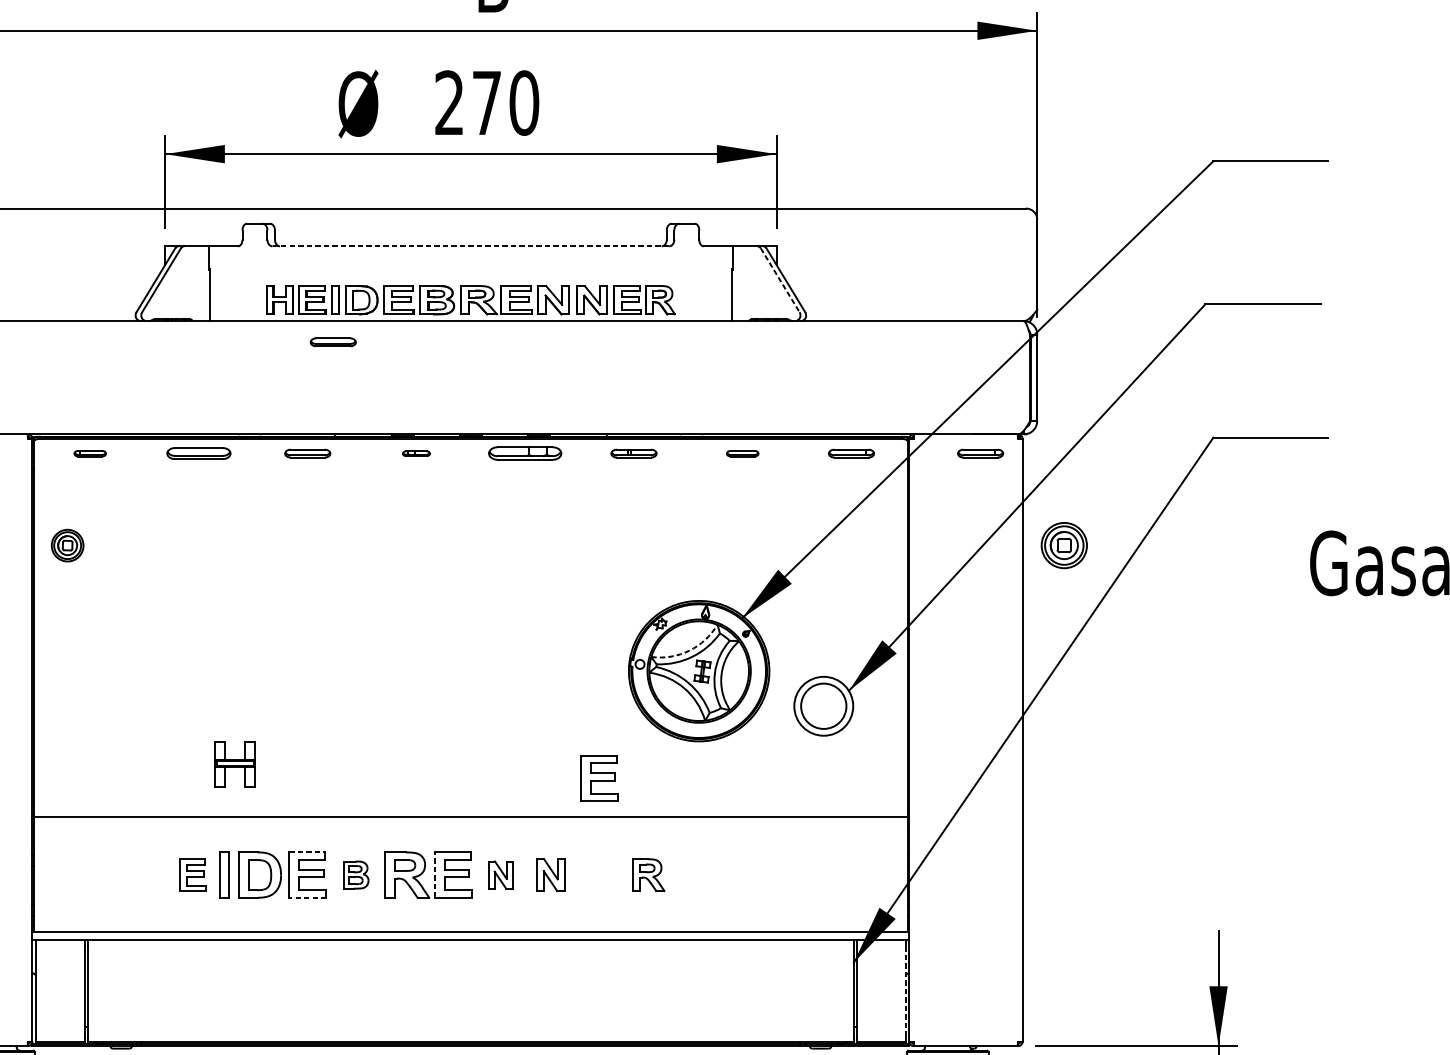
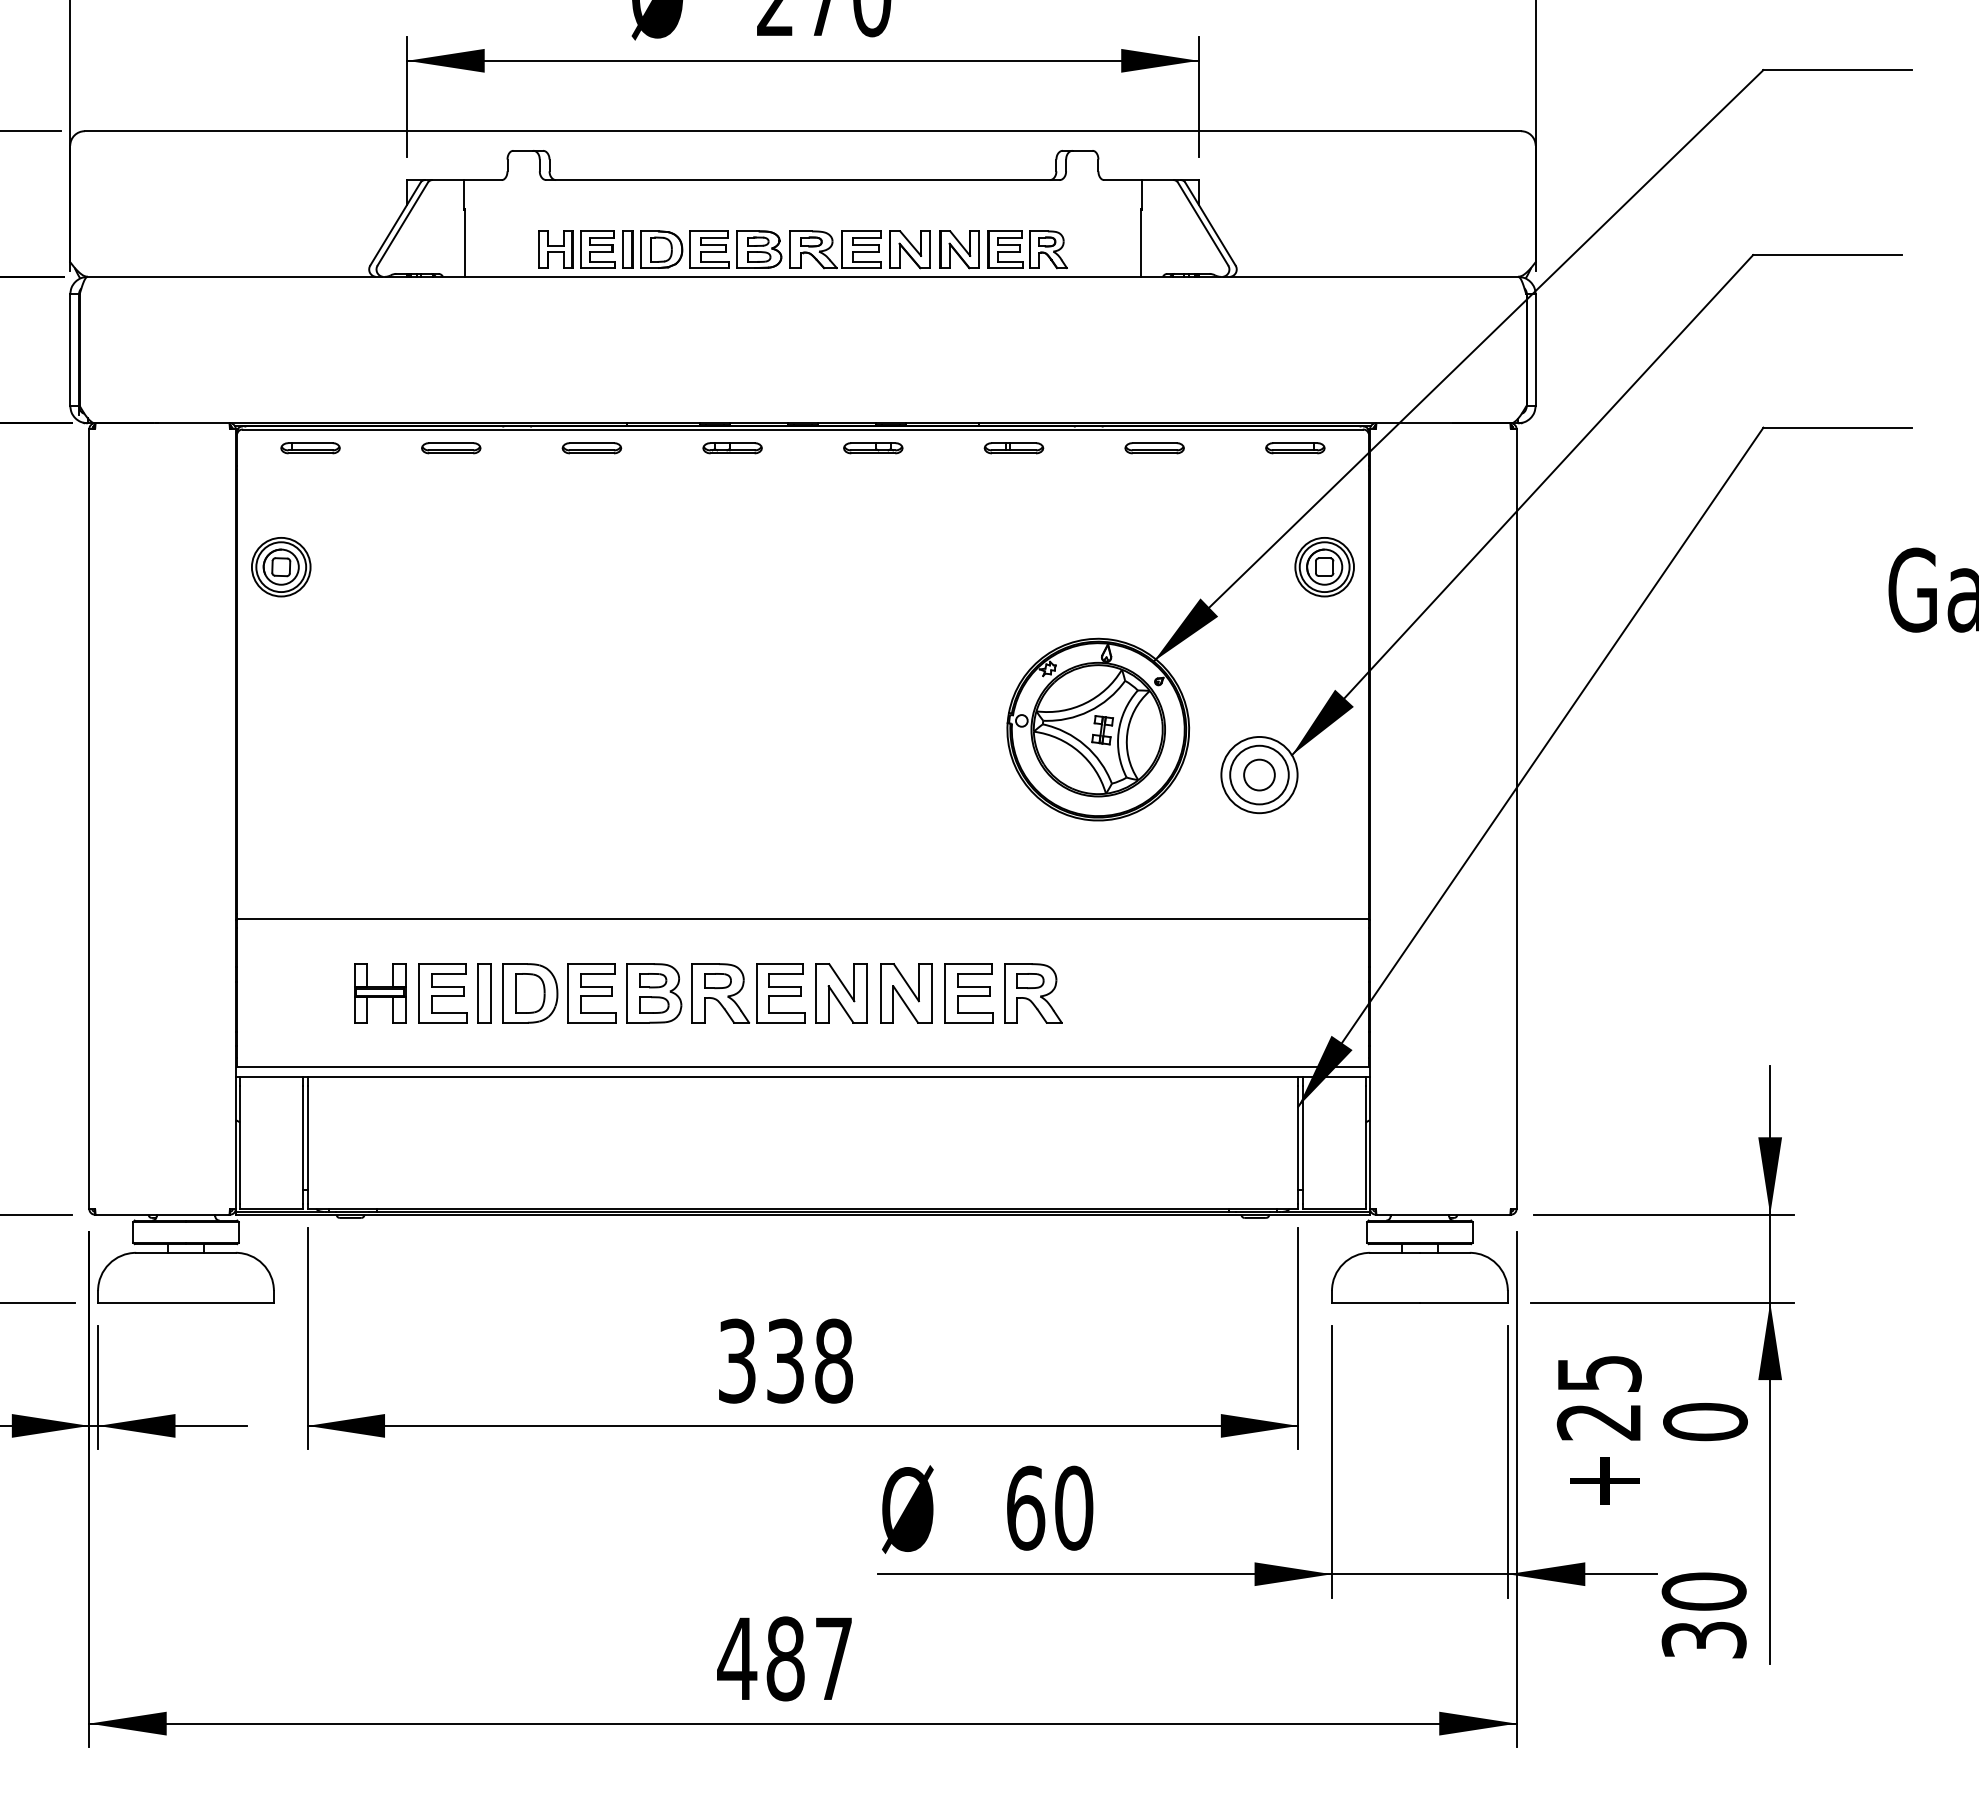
line: (470, 246) -> (802, 180), dashed -> solid
line: (780, 280) -> (1203, 224), dashed -> solid
part: (332, 342) -> (624, 304), removed
part: (90, 453) -> (310, 448), size x1.43
part: (199, 453) -> (451, 448), size x0.71
part: (416, 453) -> (732, 448), size x1.67
part: (525, 453) -> (873, 448), size x0.62
part: (742, 453) -> (1154, 448), size x1.43
part: (980, 453) -> (1462, 448), removed
part: (67, 545) -> (281, 567), size x1.43
part: (1064, 545) -> (1324, 567), moved
arc: (689, 650) -> (1085, 703), dashed -> solid
circle: (823, 705) -> (1259, 774), added
part: (235, 764) -> (380, 993), moved
part: (598, 778) -> (968, 993), moved
line: (307, 852) -> (591, 964), dashed -> solid
line: (434, 874) -> (756, 992), dashed -> solid
part: (192, 875) -> (442, 993), size x1.43
part: (356, 875) -> (654, 993), size x1.67
part: (500, 875) -> (841, 993), size x1.67
part: (550, 875) -> (906, 993), size x1.43
part: (649, 875) -> (1033, 993), size x1.43
line: (307, 897) -> (591, 1022), dashed -> solid
line: (905, 992) -> (1365, 1145), dashed -> solid

